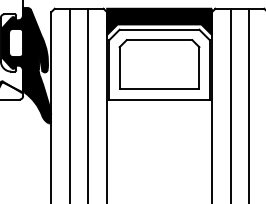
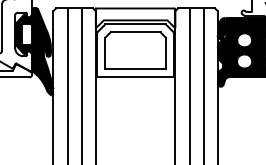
fill: (159, 21) -> (135, 18), removed

